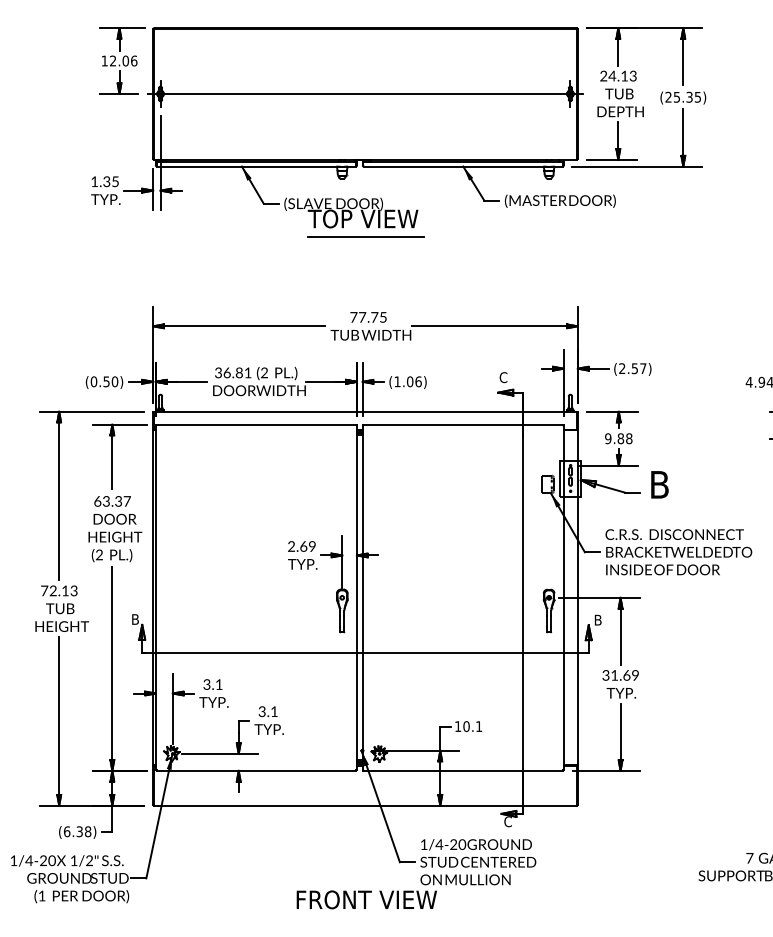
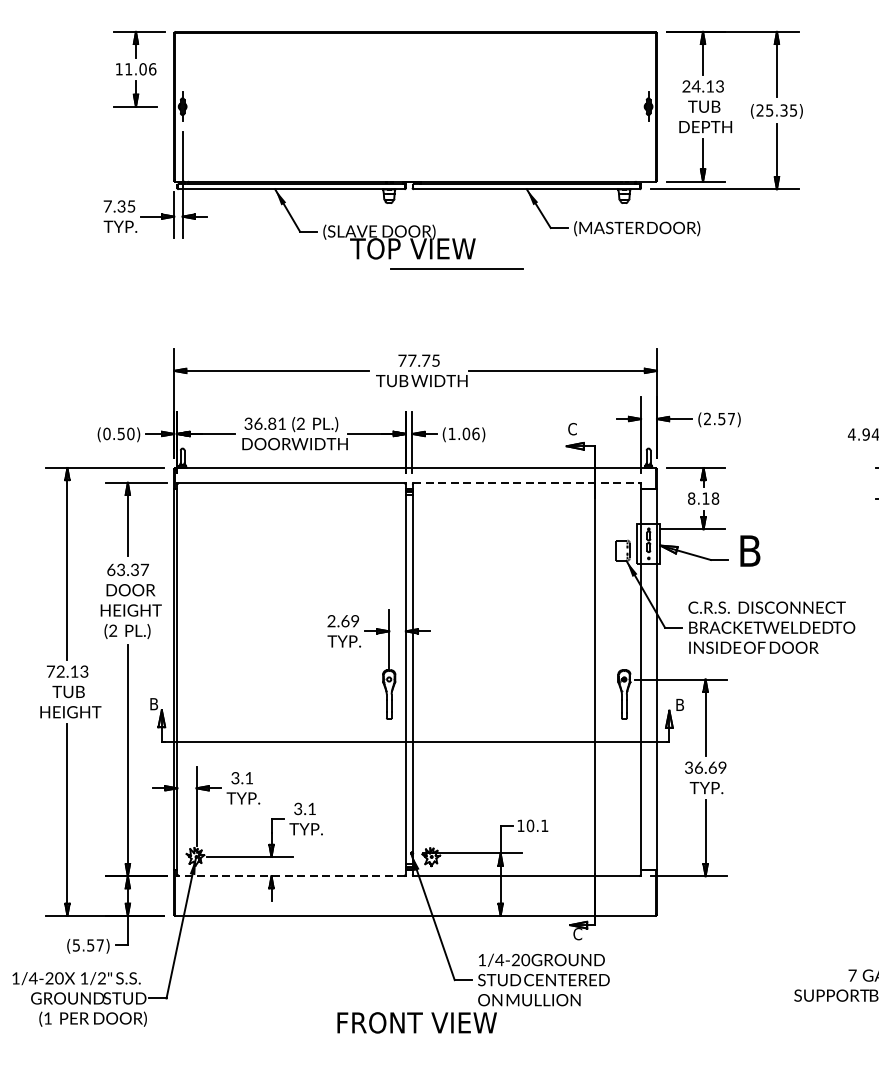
text: (112, 60) -> (128, 68), 12.06 -> 11.06
line: (365, 93) -> (415, 106), removed
text: (94, 181) -> (107, 206), 1.35 -> 7.35
line: (365, 236) -> (456, 268), moved
line: (463, 424) -> (527, 482), solid -> dashed
text: (614, 438) -> (698, 498), 9.88 -> 8.18
text: (614, 675) -> (698, 767), 31.69 -> 36.69
line: (256, 770) -> (291, 875), solid -> dashed
text: (77, 831) -> (88, 945), (6.38) -> (5.57)

